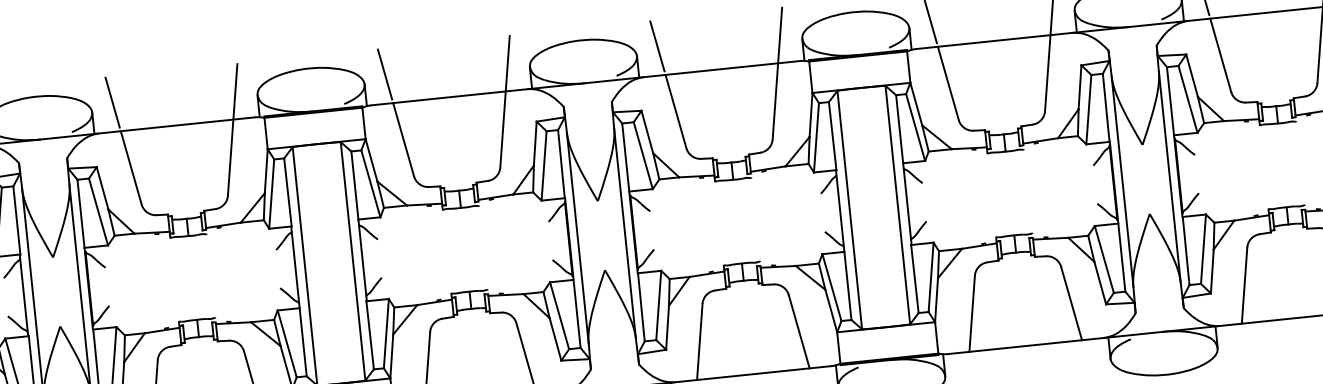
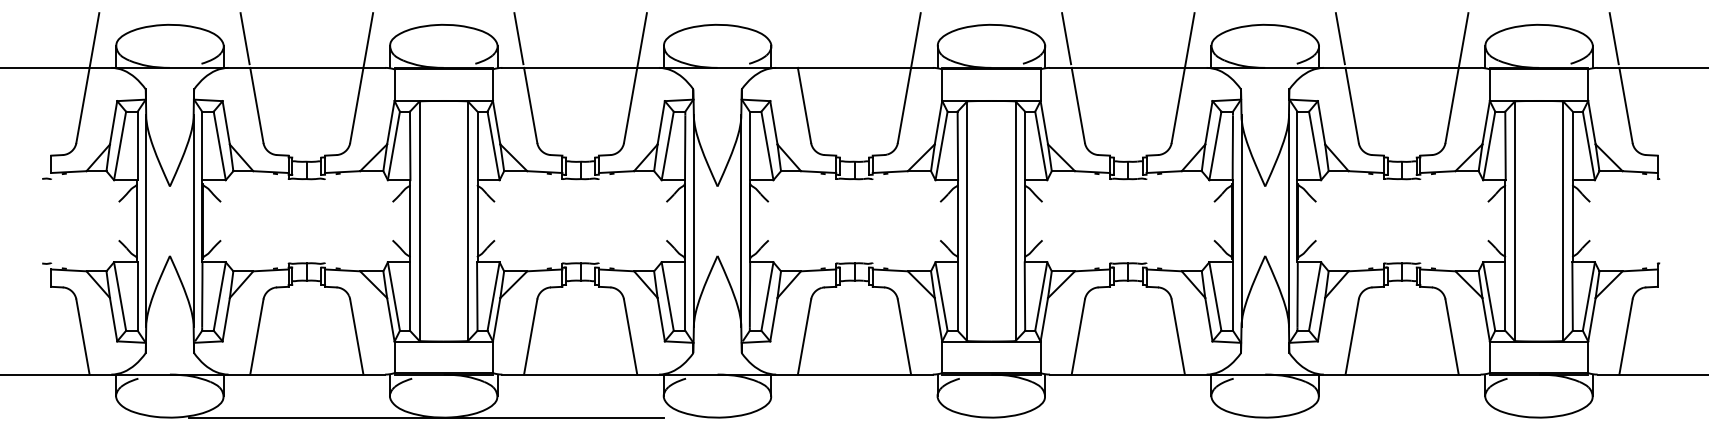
line: (657, 46) -> (792, 38), removed

